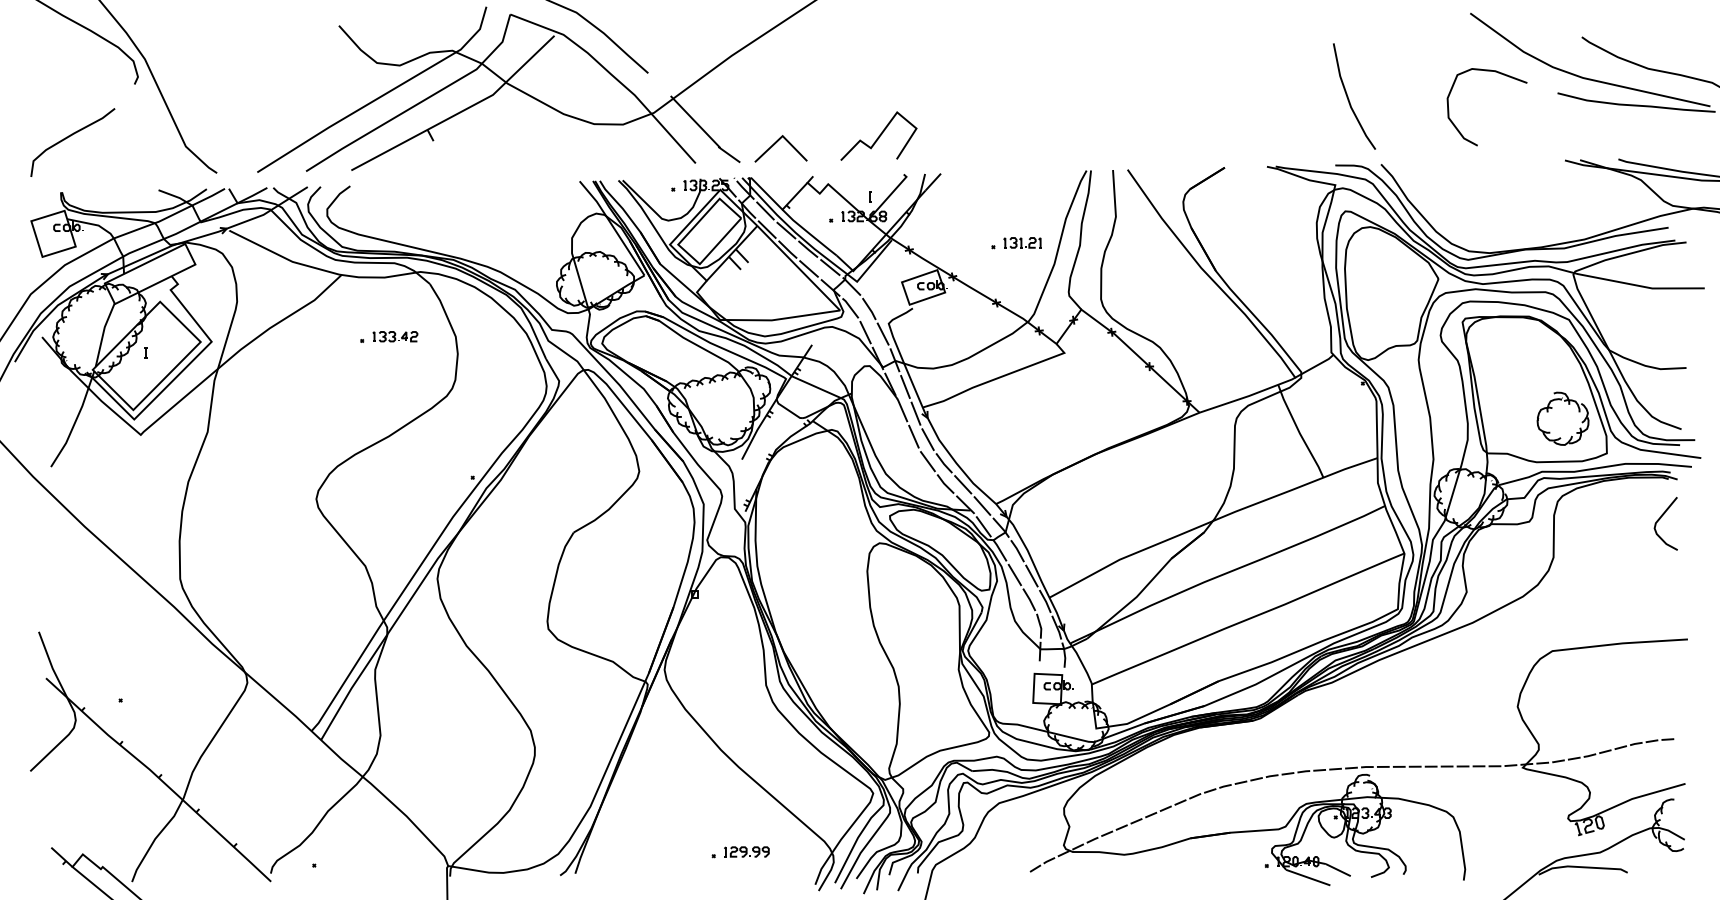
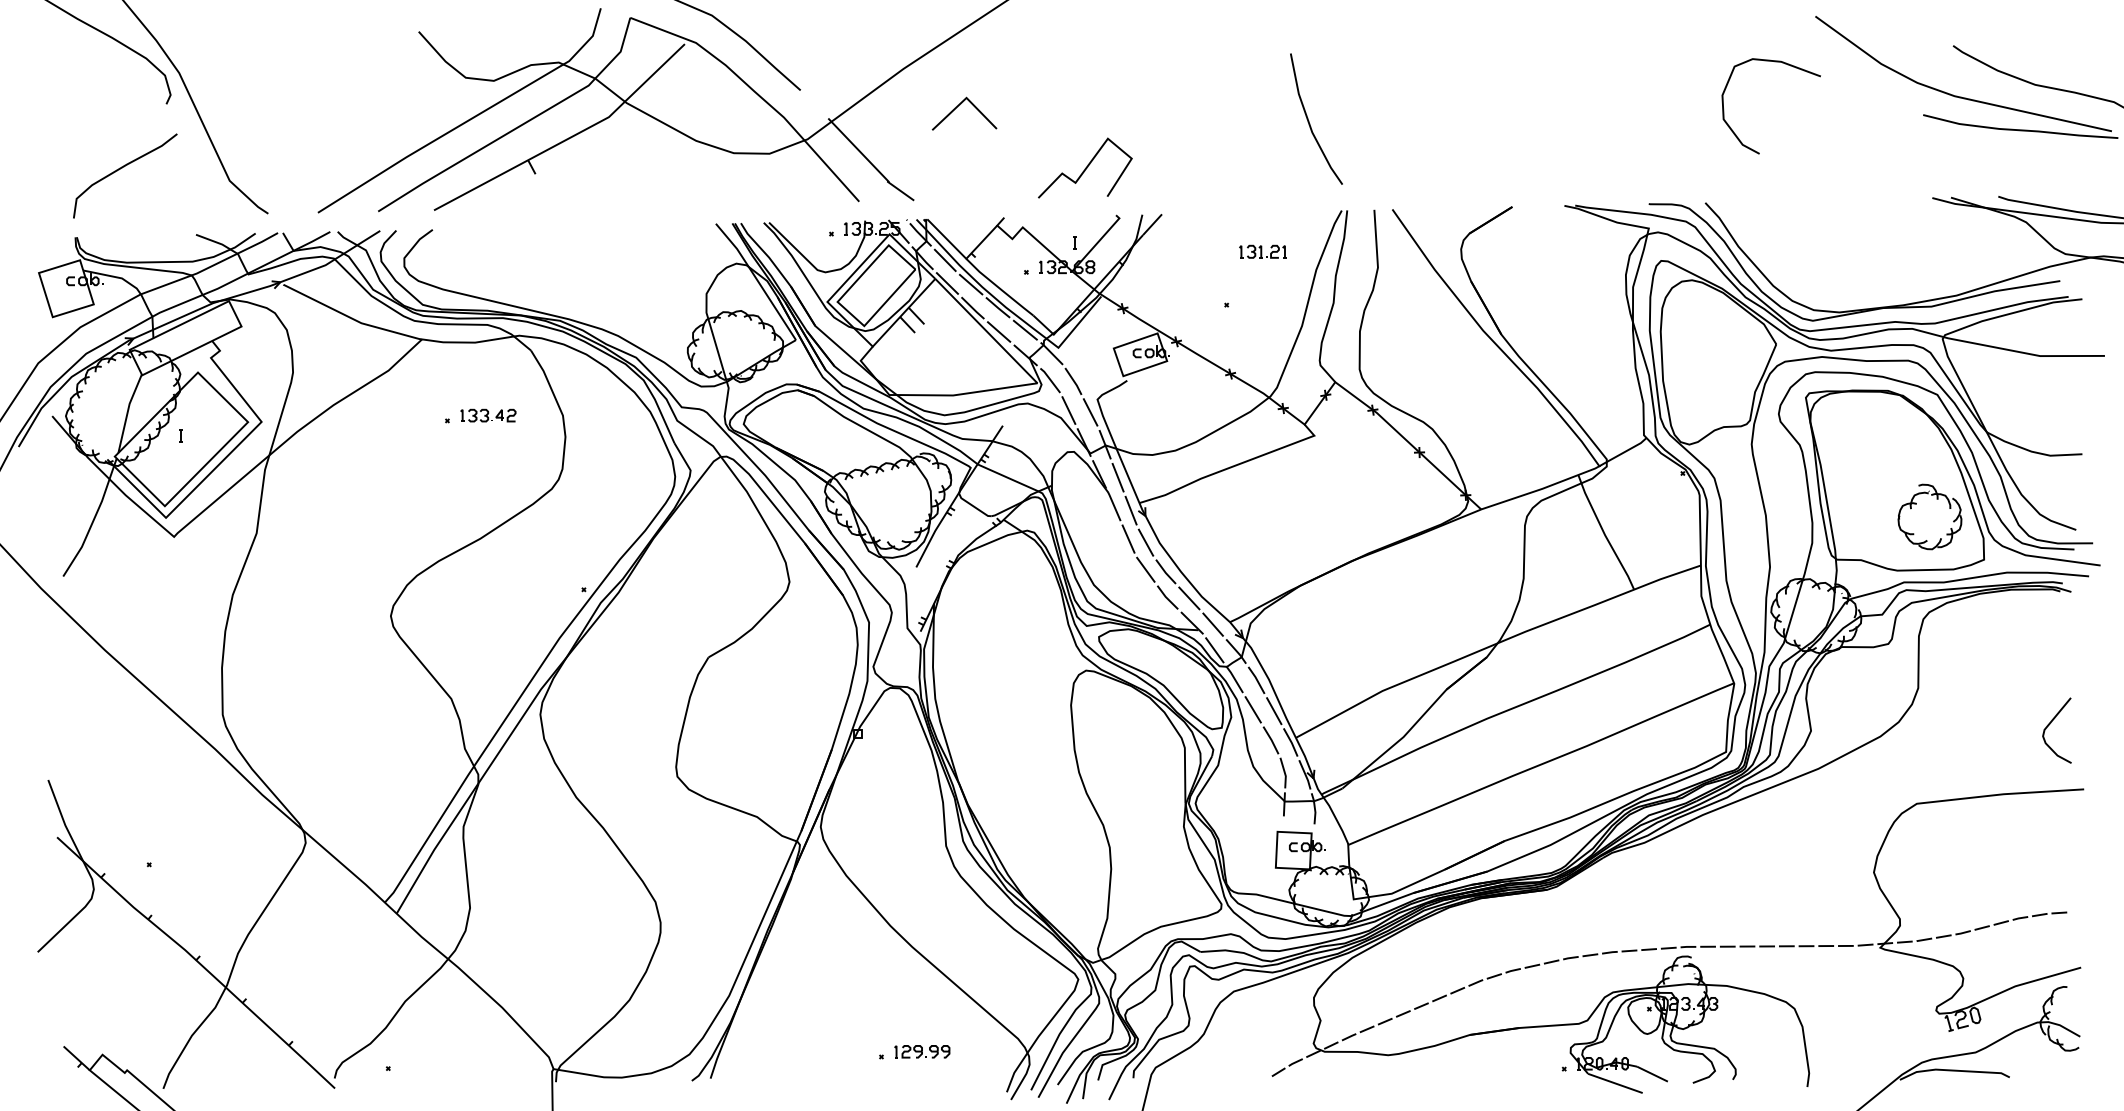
curve: (1348, 97) -> (1309, 120), moved
curve: (1458, 130) -> (1736, 134), moved
curve: (70, 136) -> (122, 168), moved
line: (776, 143) -> (958, 106), moved
part: (1022, 242) -> (1262, 251), moved
curve: (1660, 518) -> (2050, 724), moved

